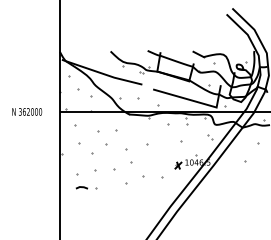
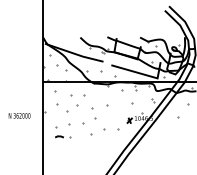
text: (27, 111) -> (19, 115), moved

